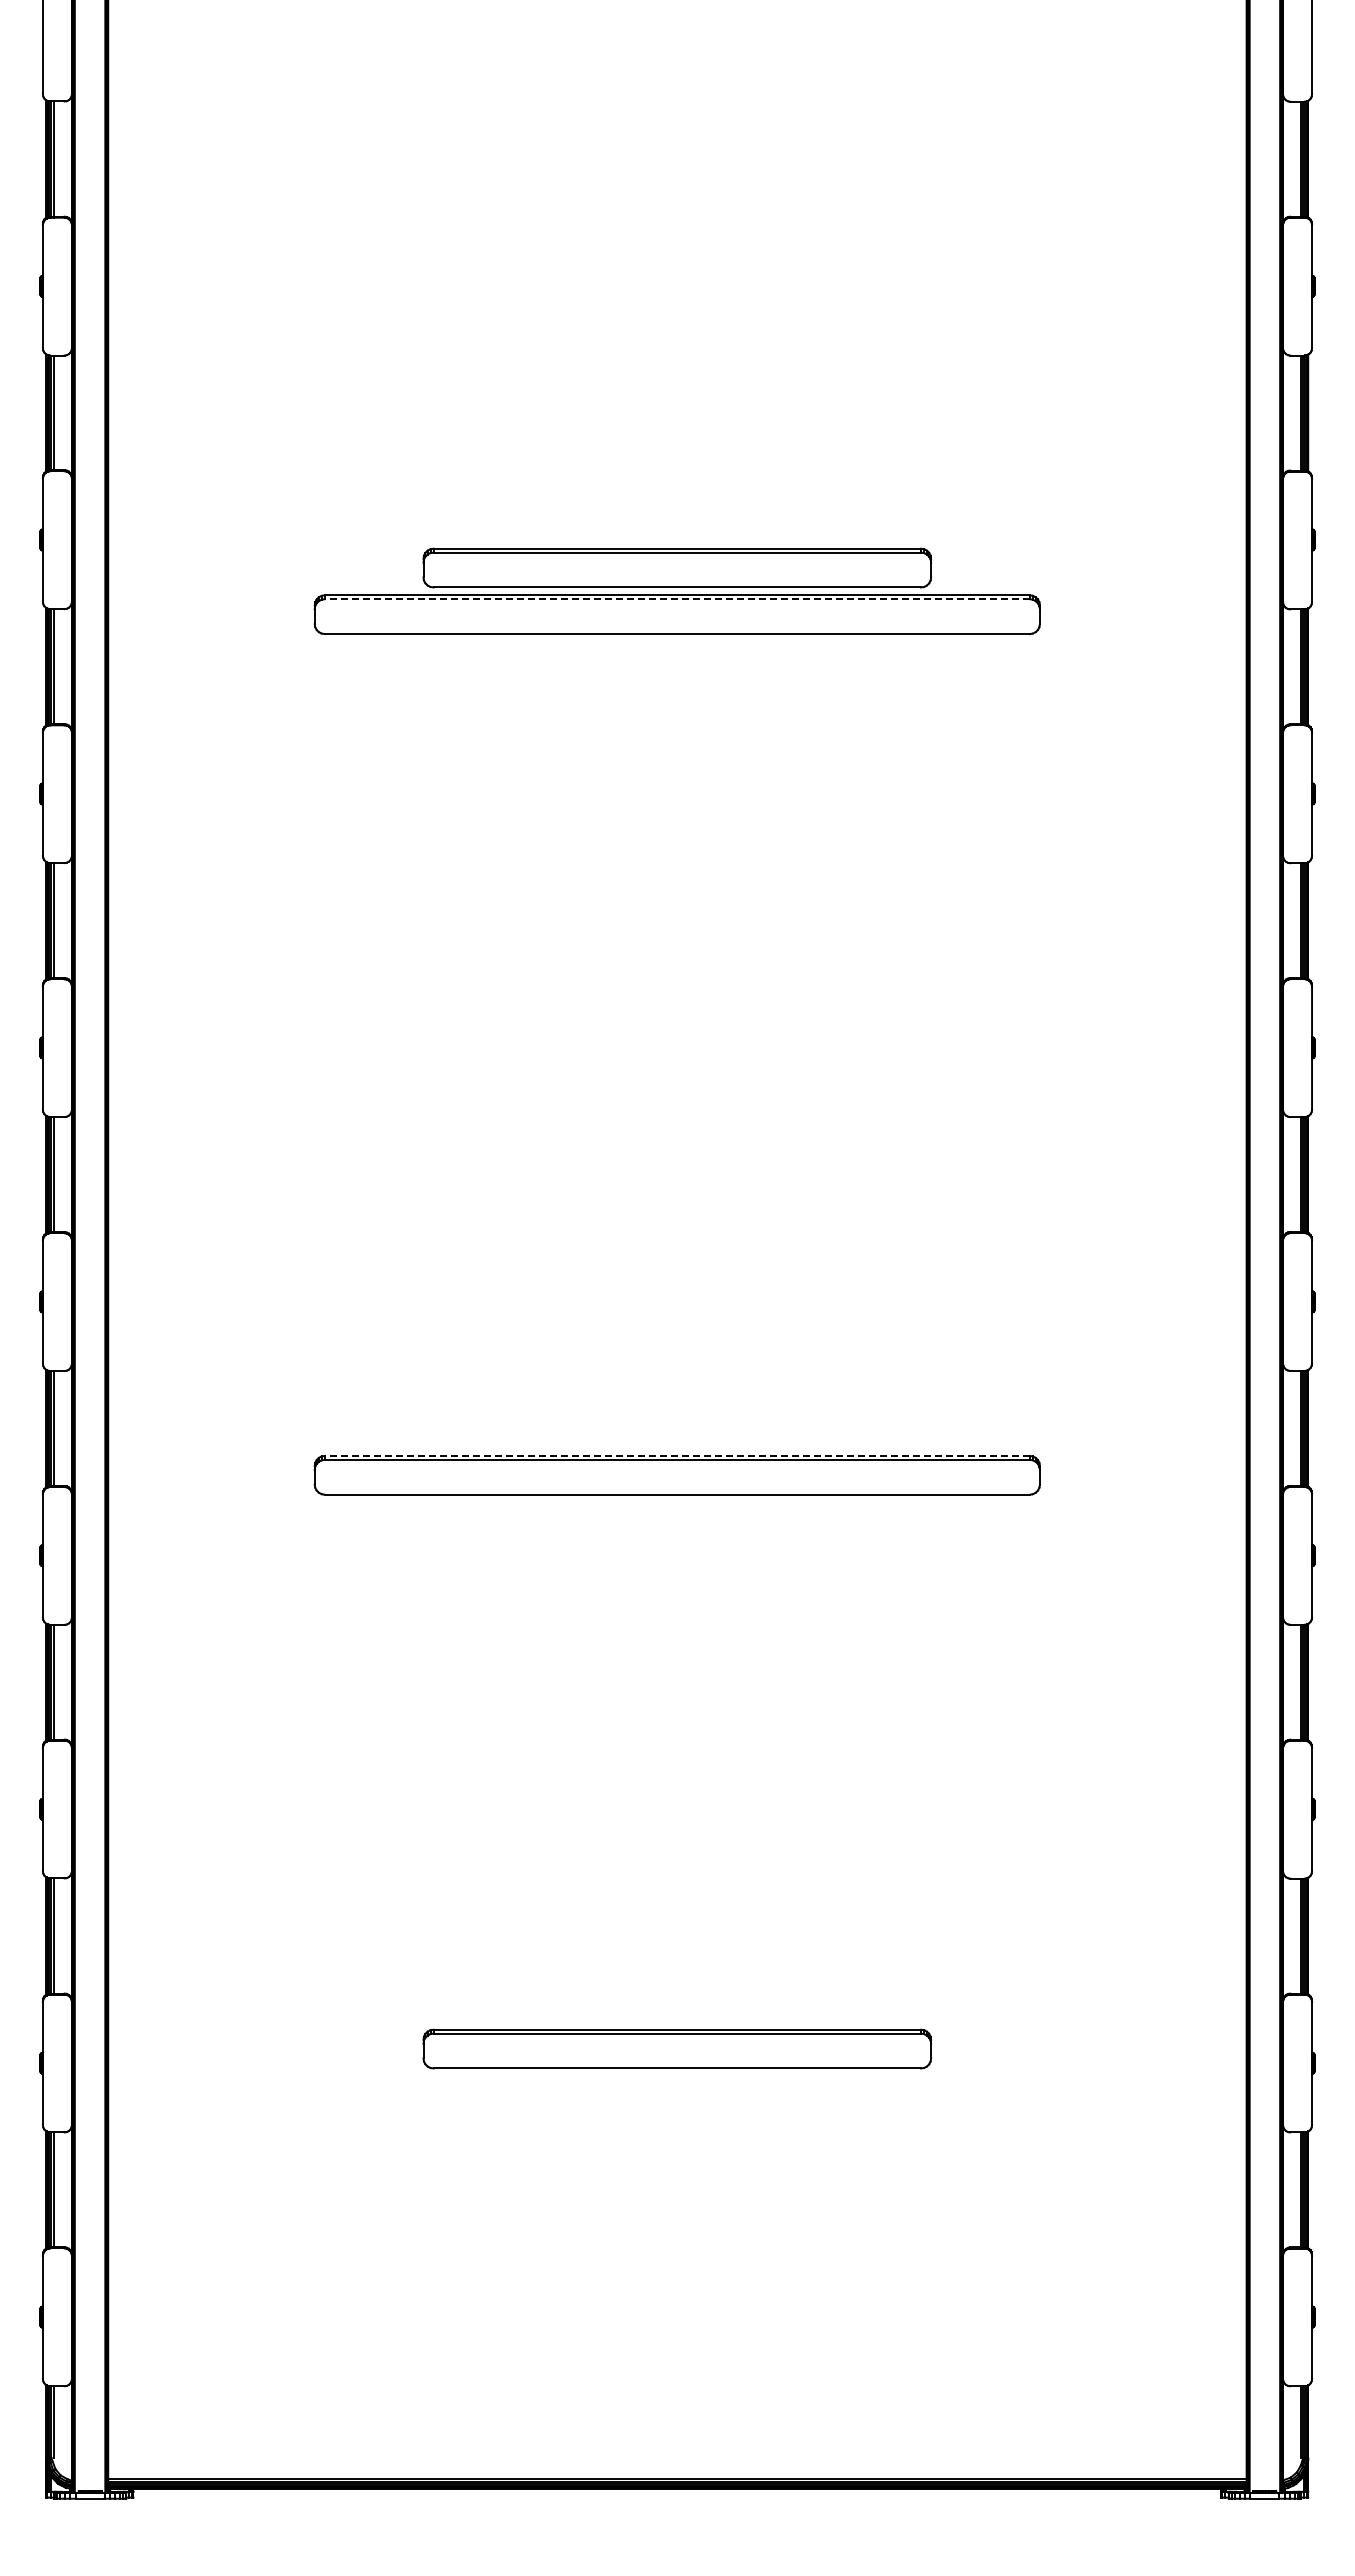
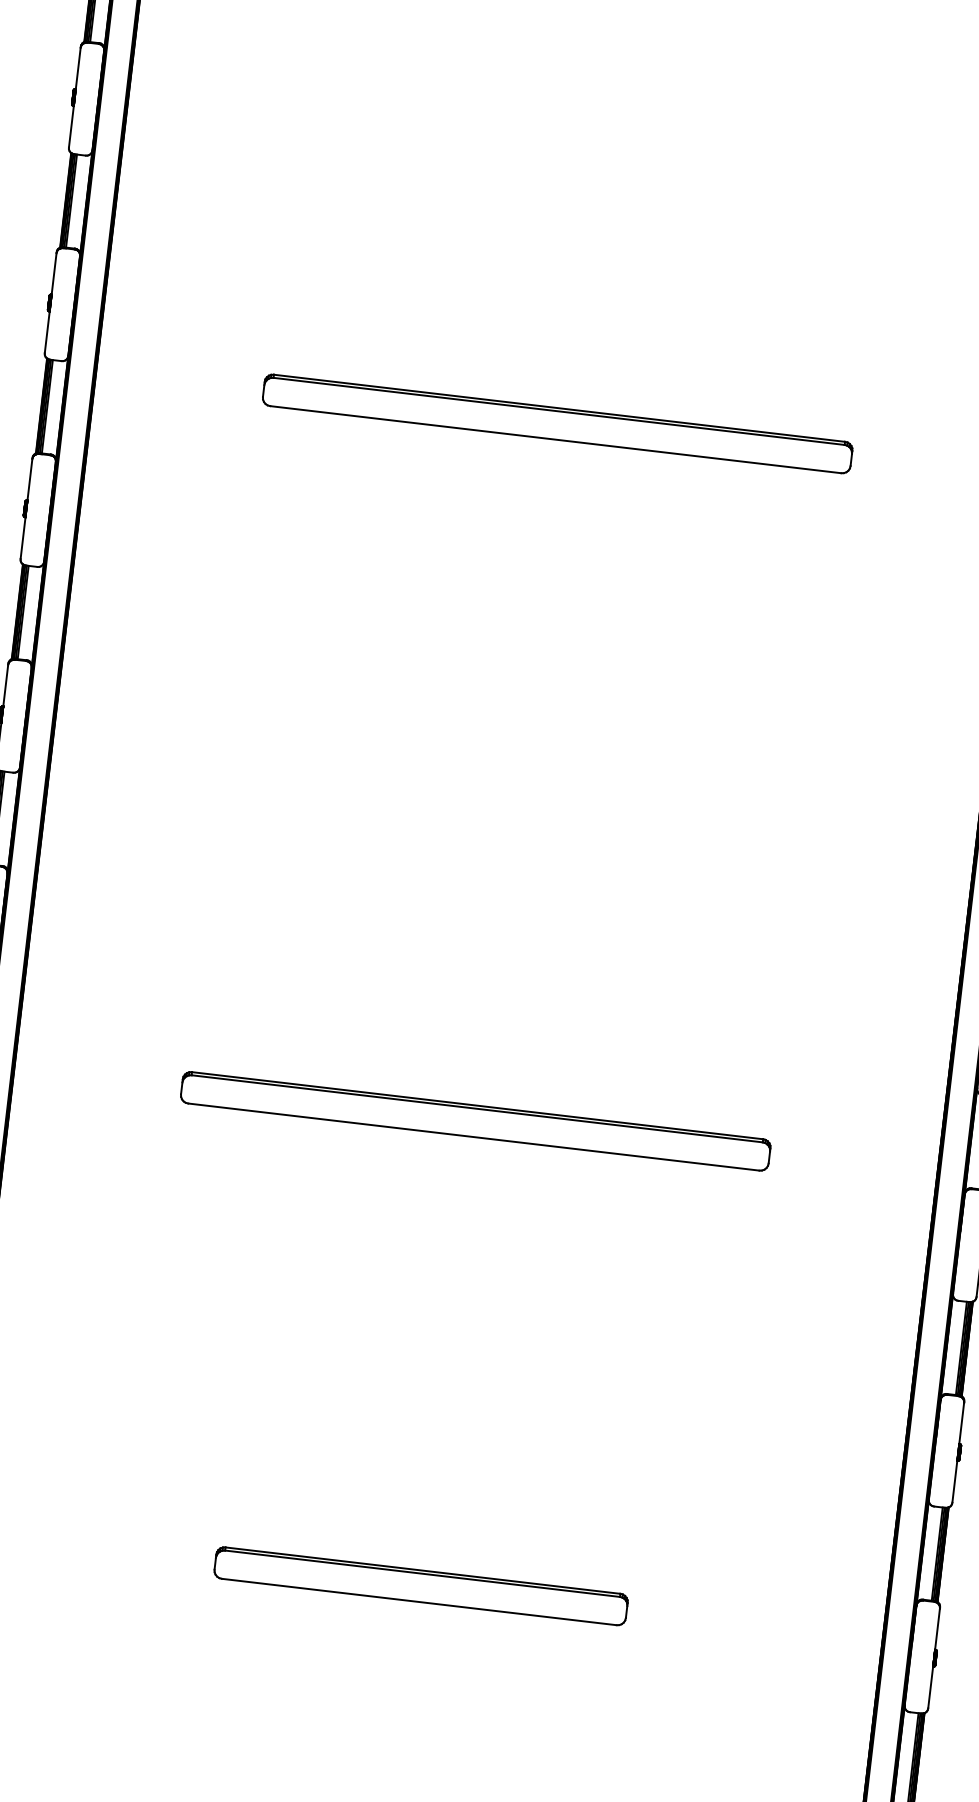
part: (676, 567) -> (561, 385), removed
line: (676, 599) -> (558, 411), dashed -> solid
line: (676, 1455) -> (476, 1105), dashed -> solid

